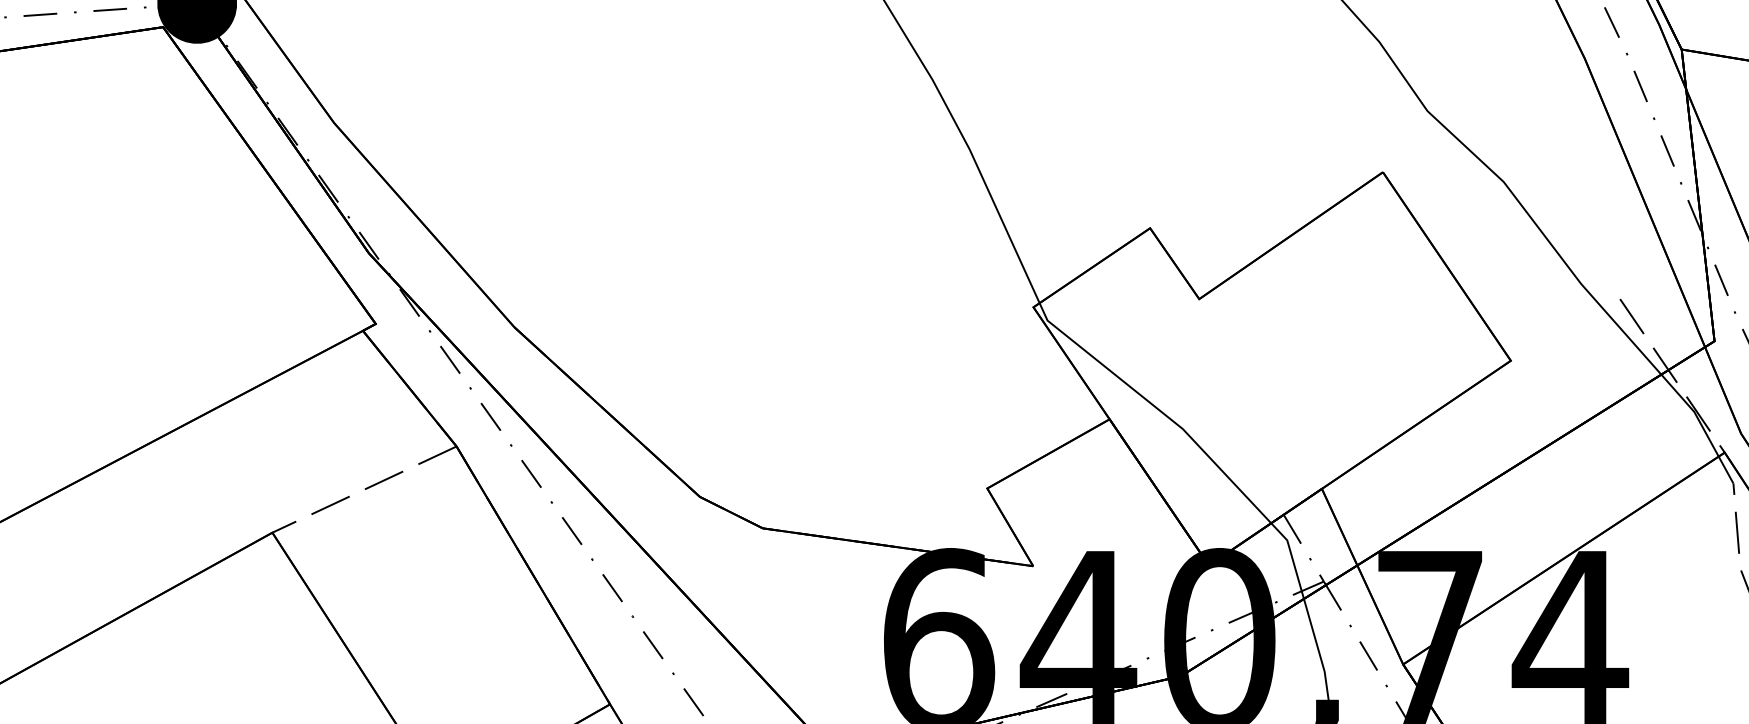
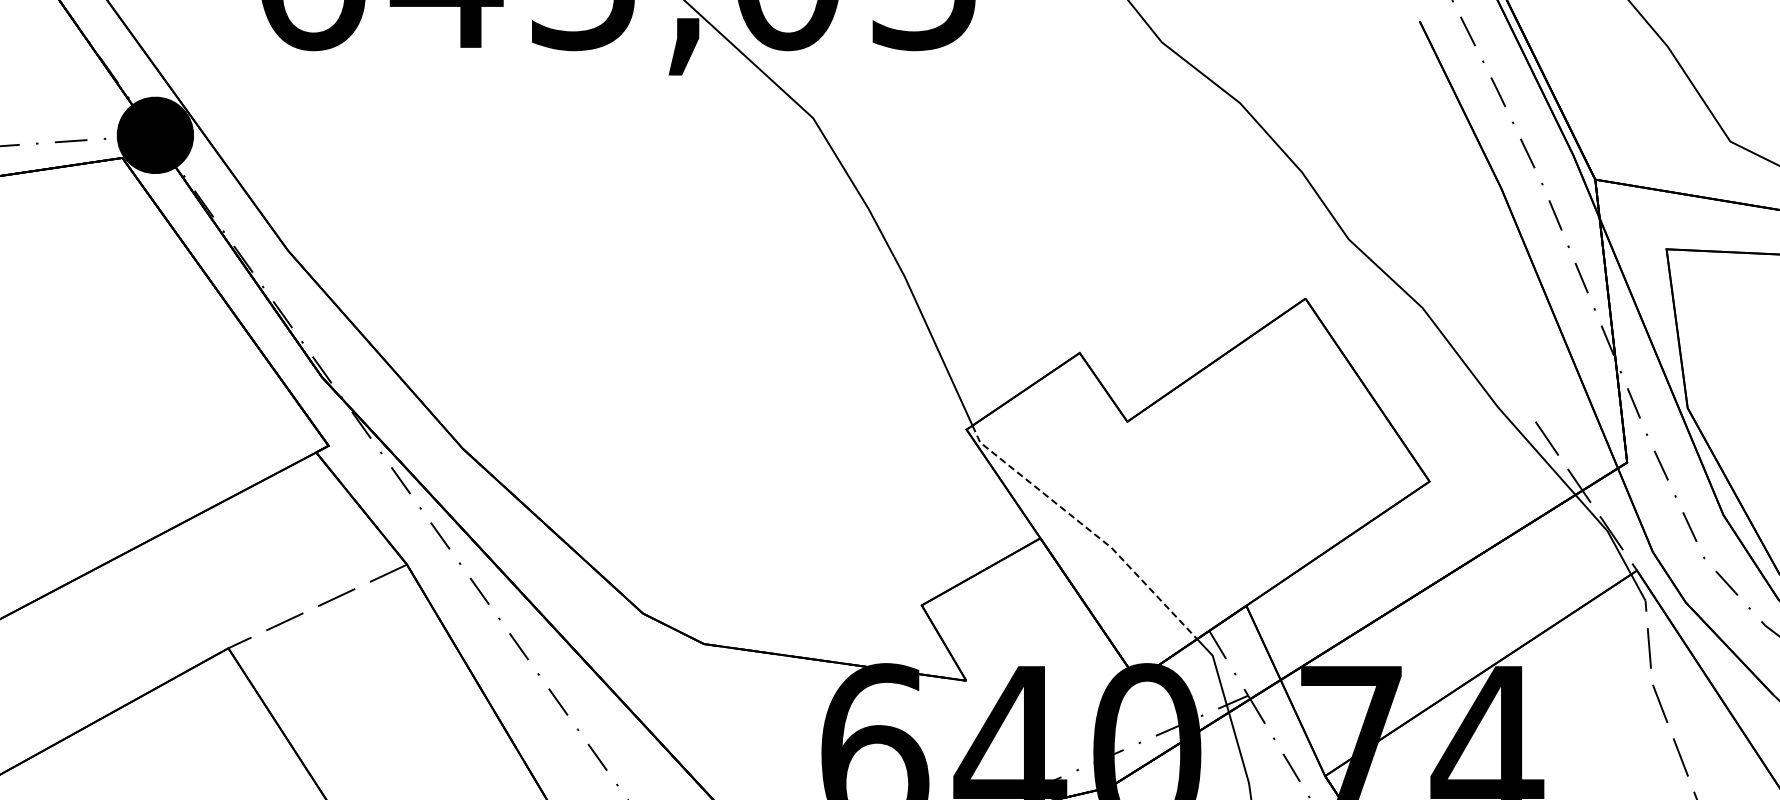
line: (1158, 409) -> (1087, 528), solid -> dashed

